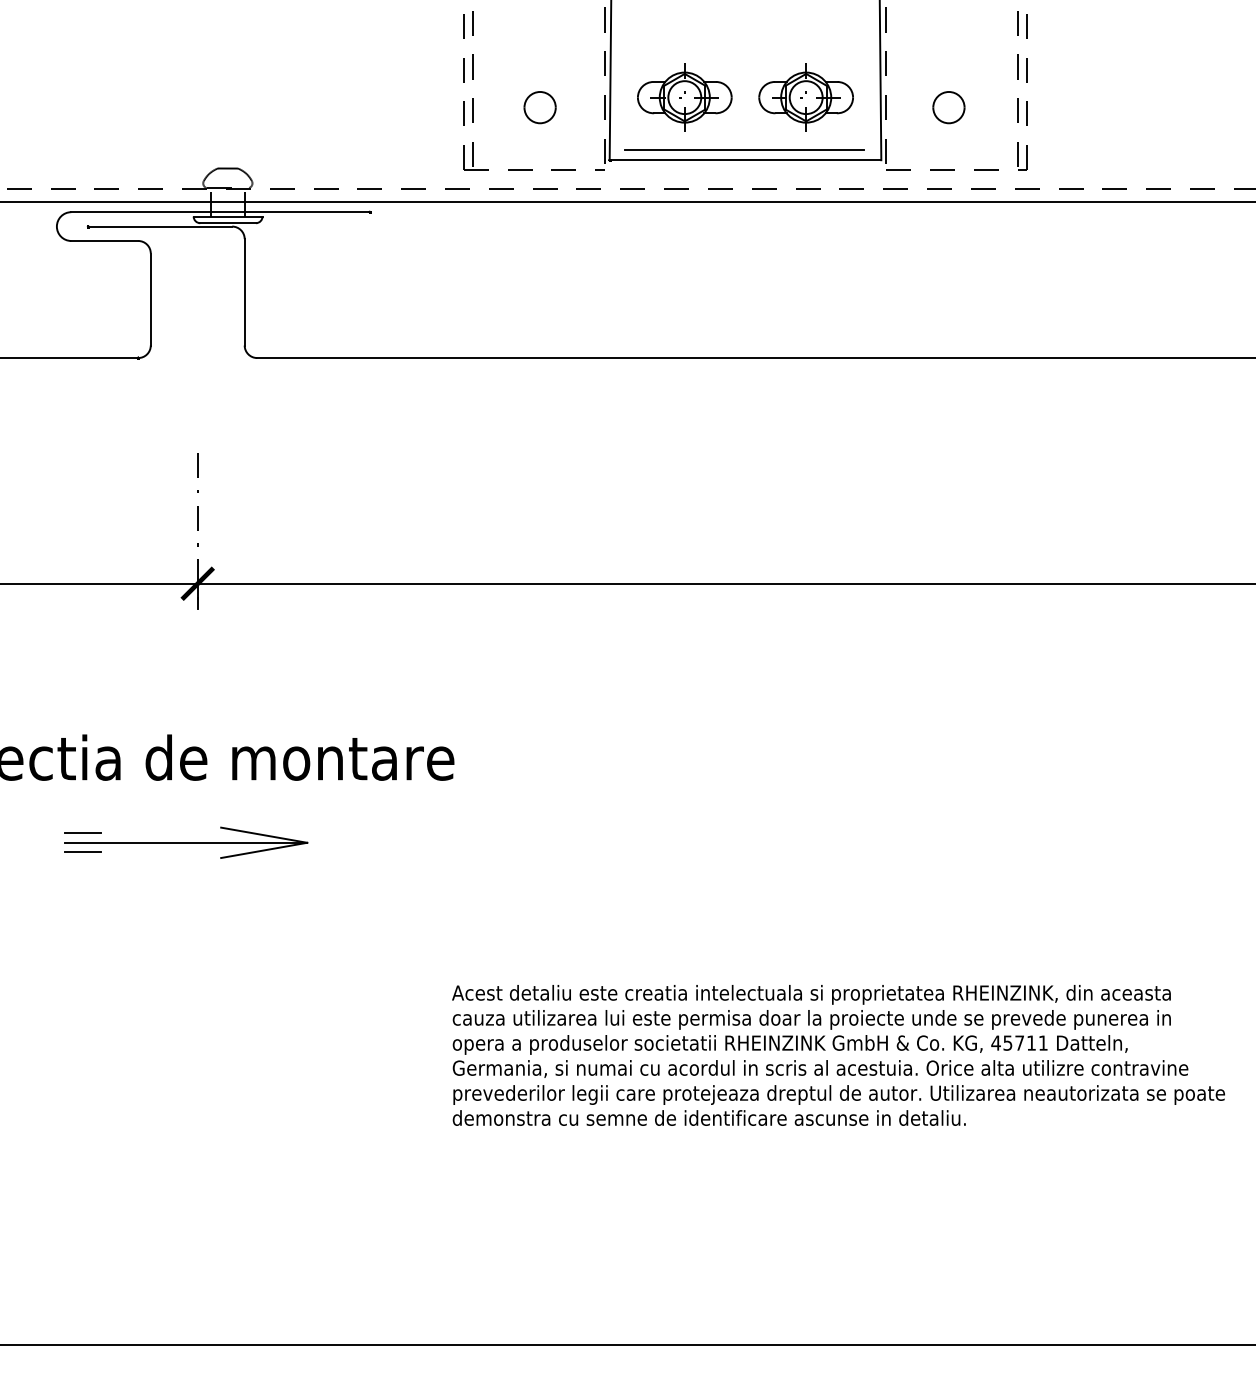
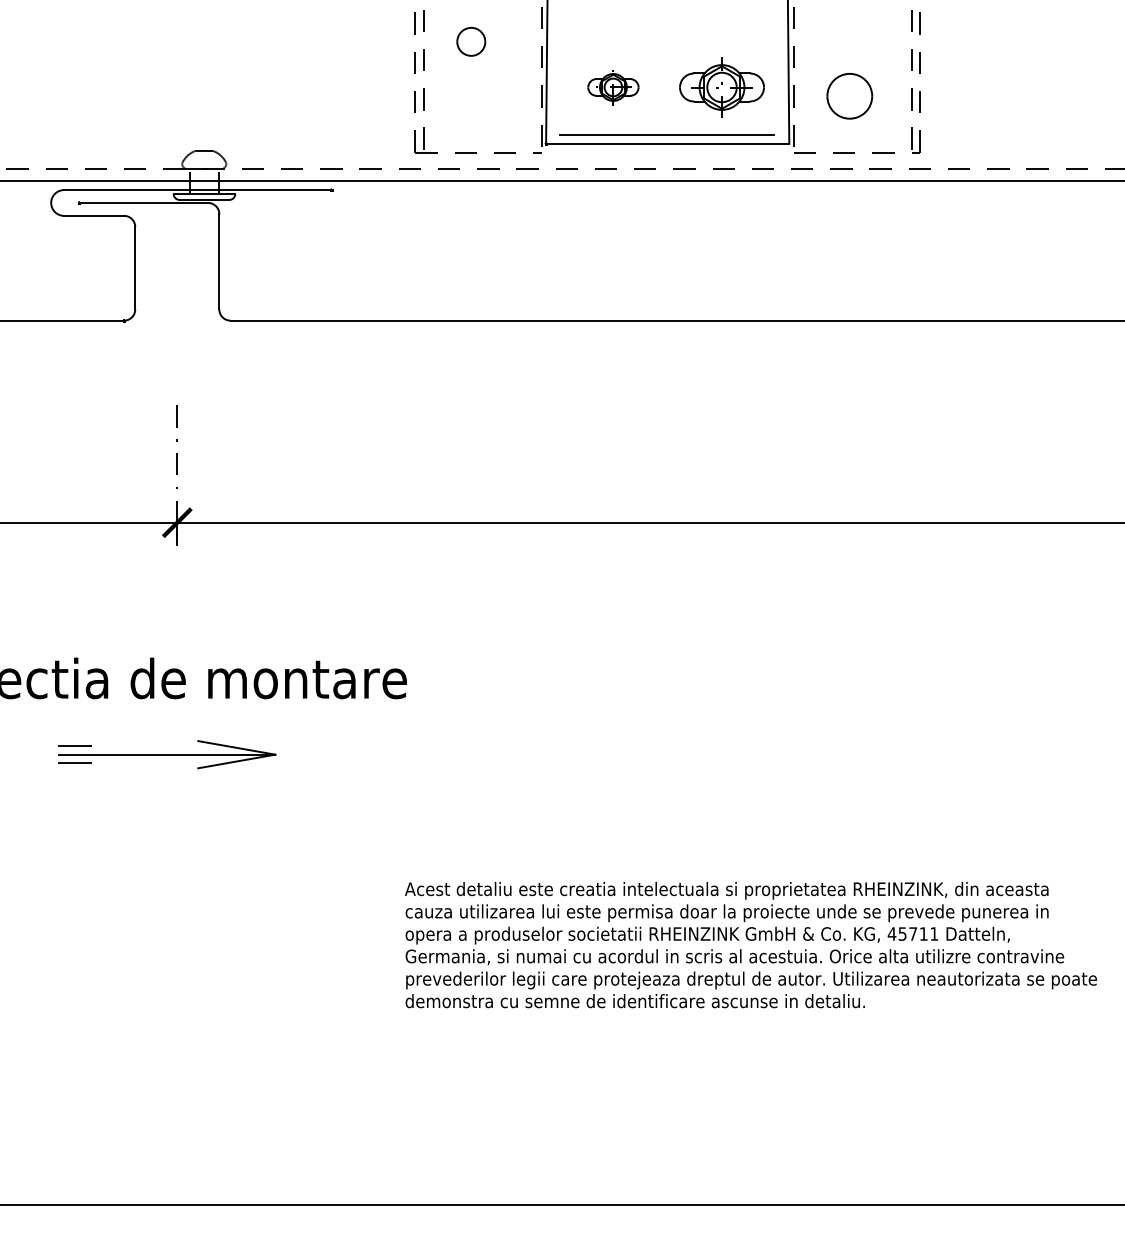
part: (684, 97) -> (613, 87), size x0.6
part: (539, 107) -> (470, 41), moved
part: (948, 107) -> (849, 96), size x1.6

